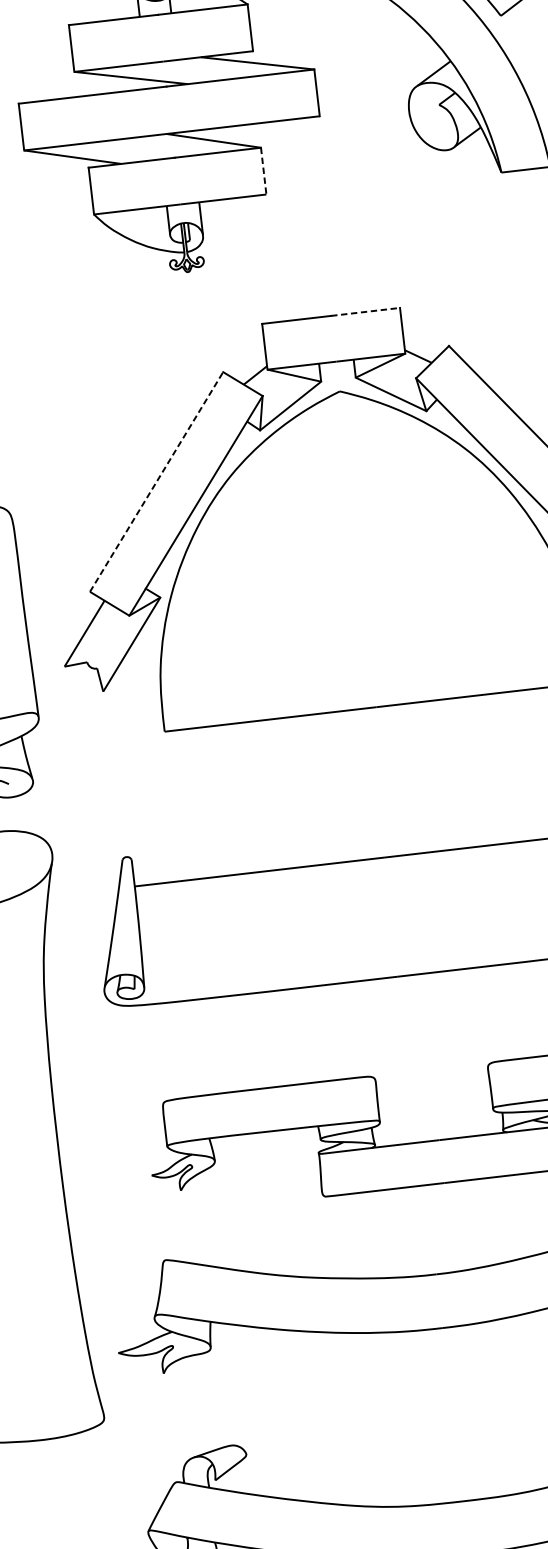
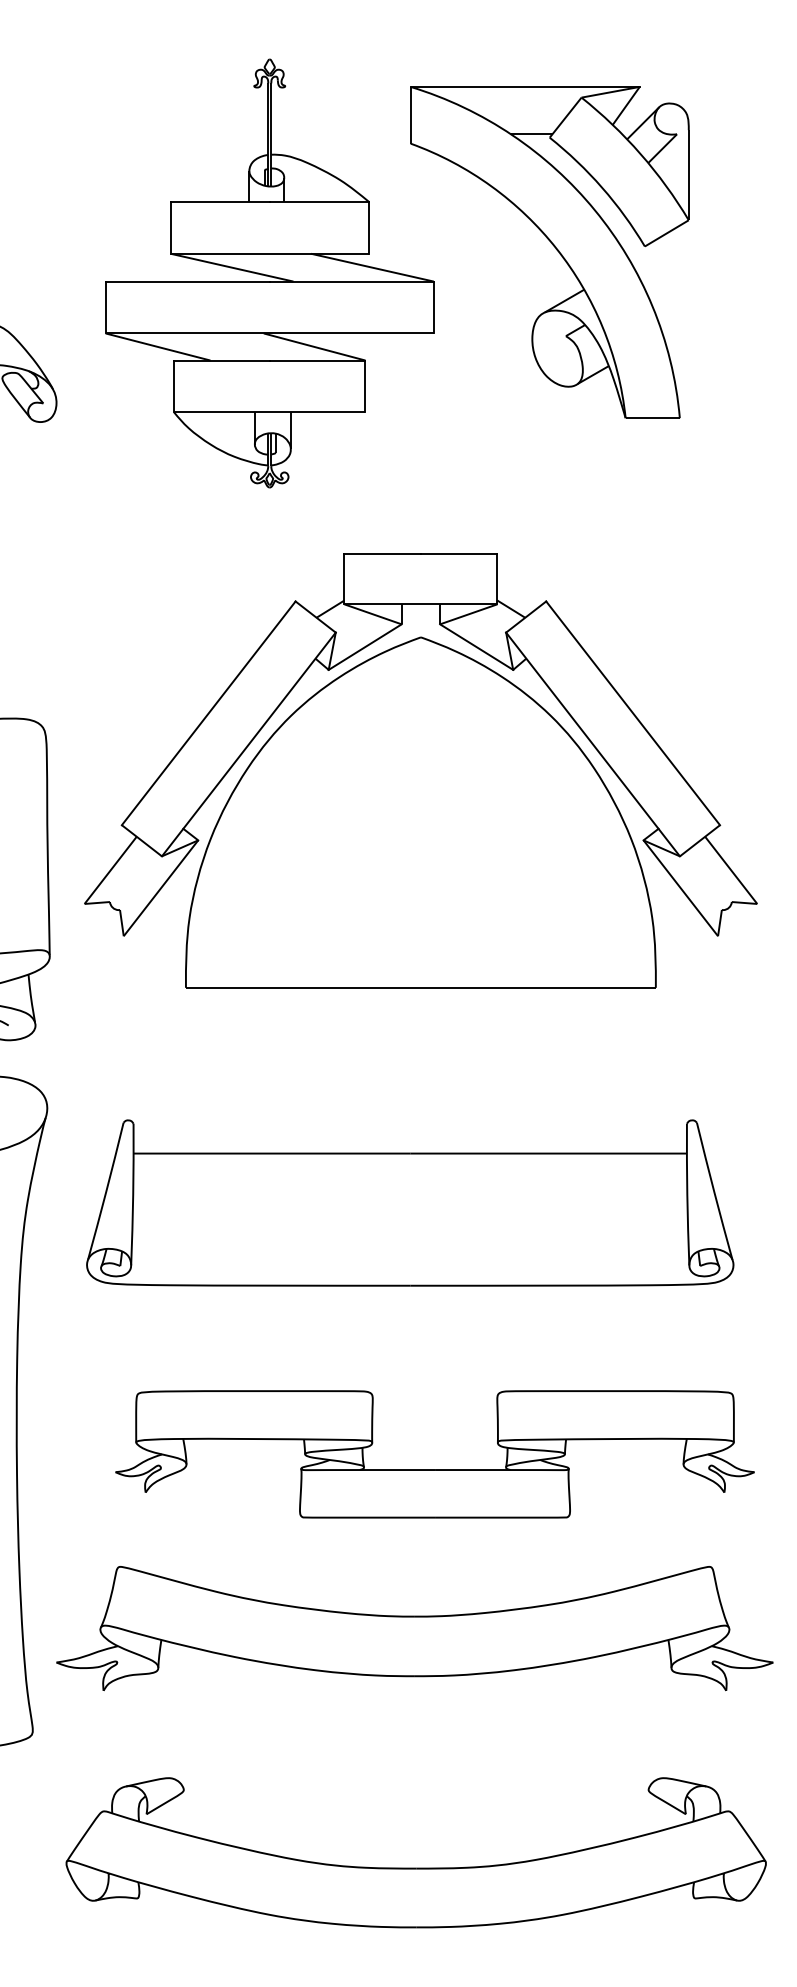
line: (263, 171) -> (365, 386), dashed -> solid
line: (365, 311) -> (459, 553), dashed -> solid
line: (156, 482) -> (208, 713), dashed -> solid

